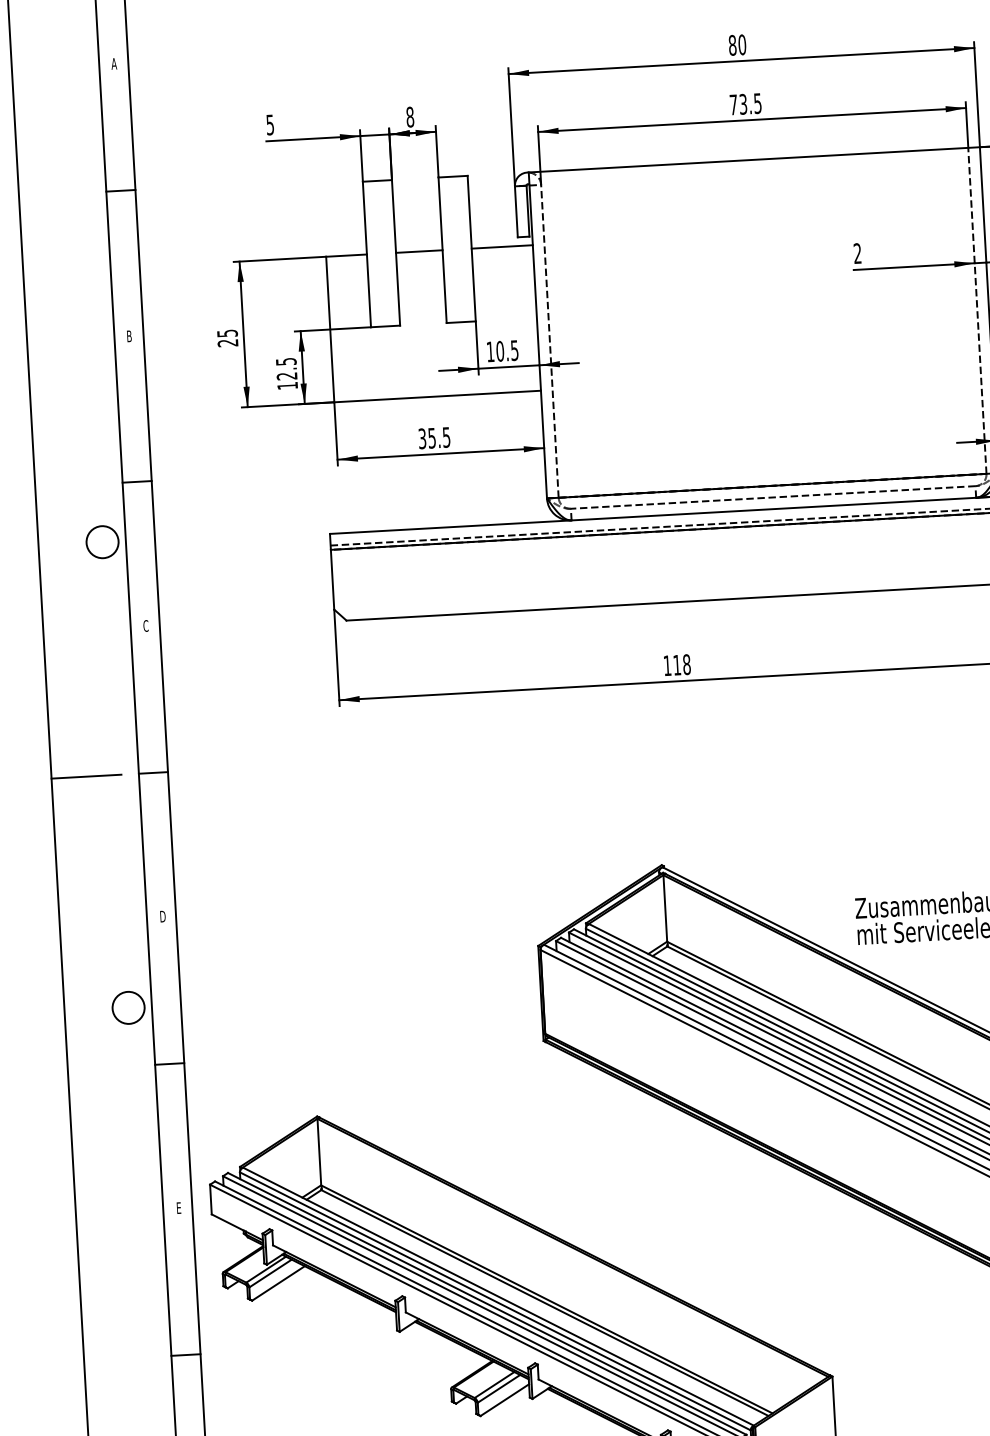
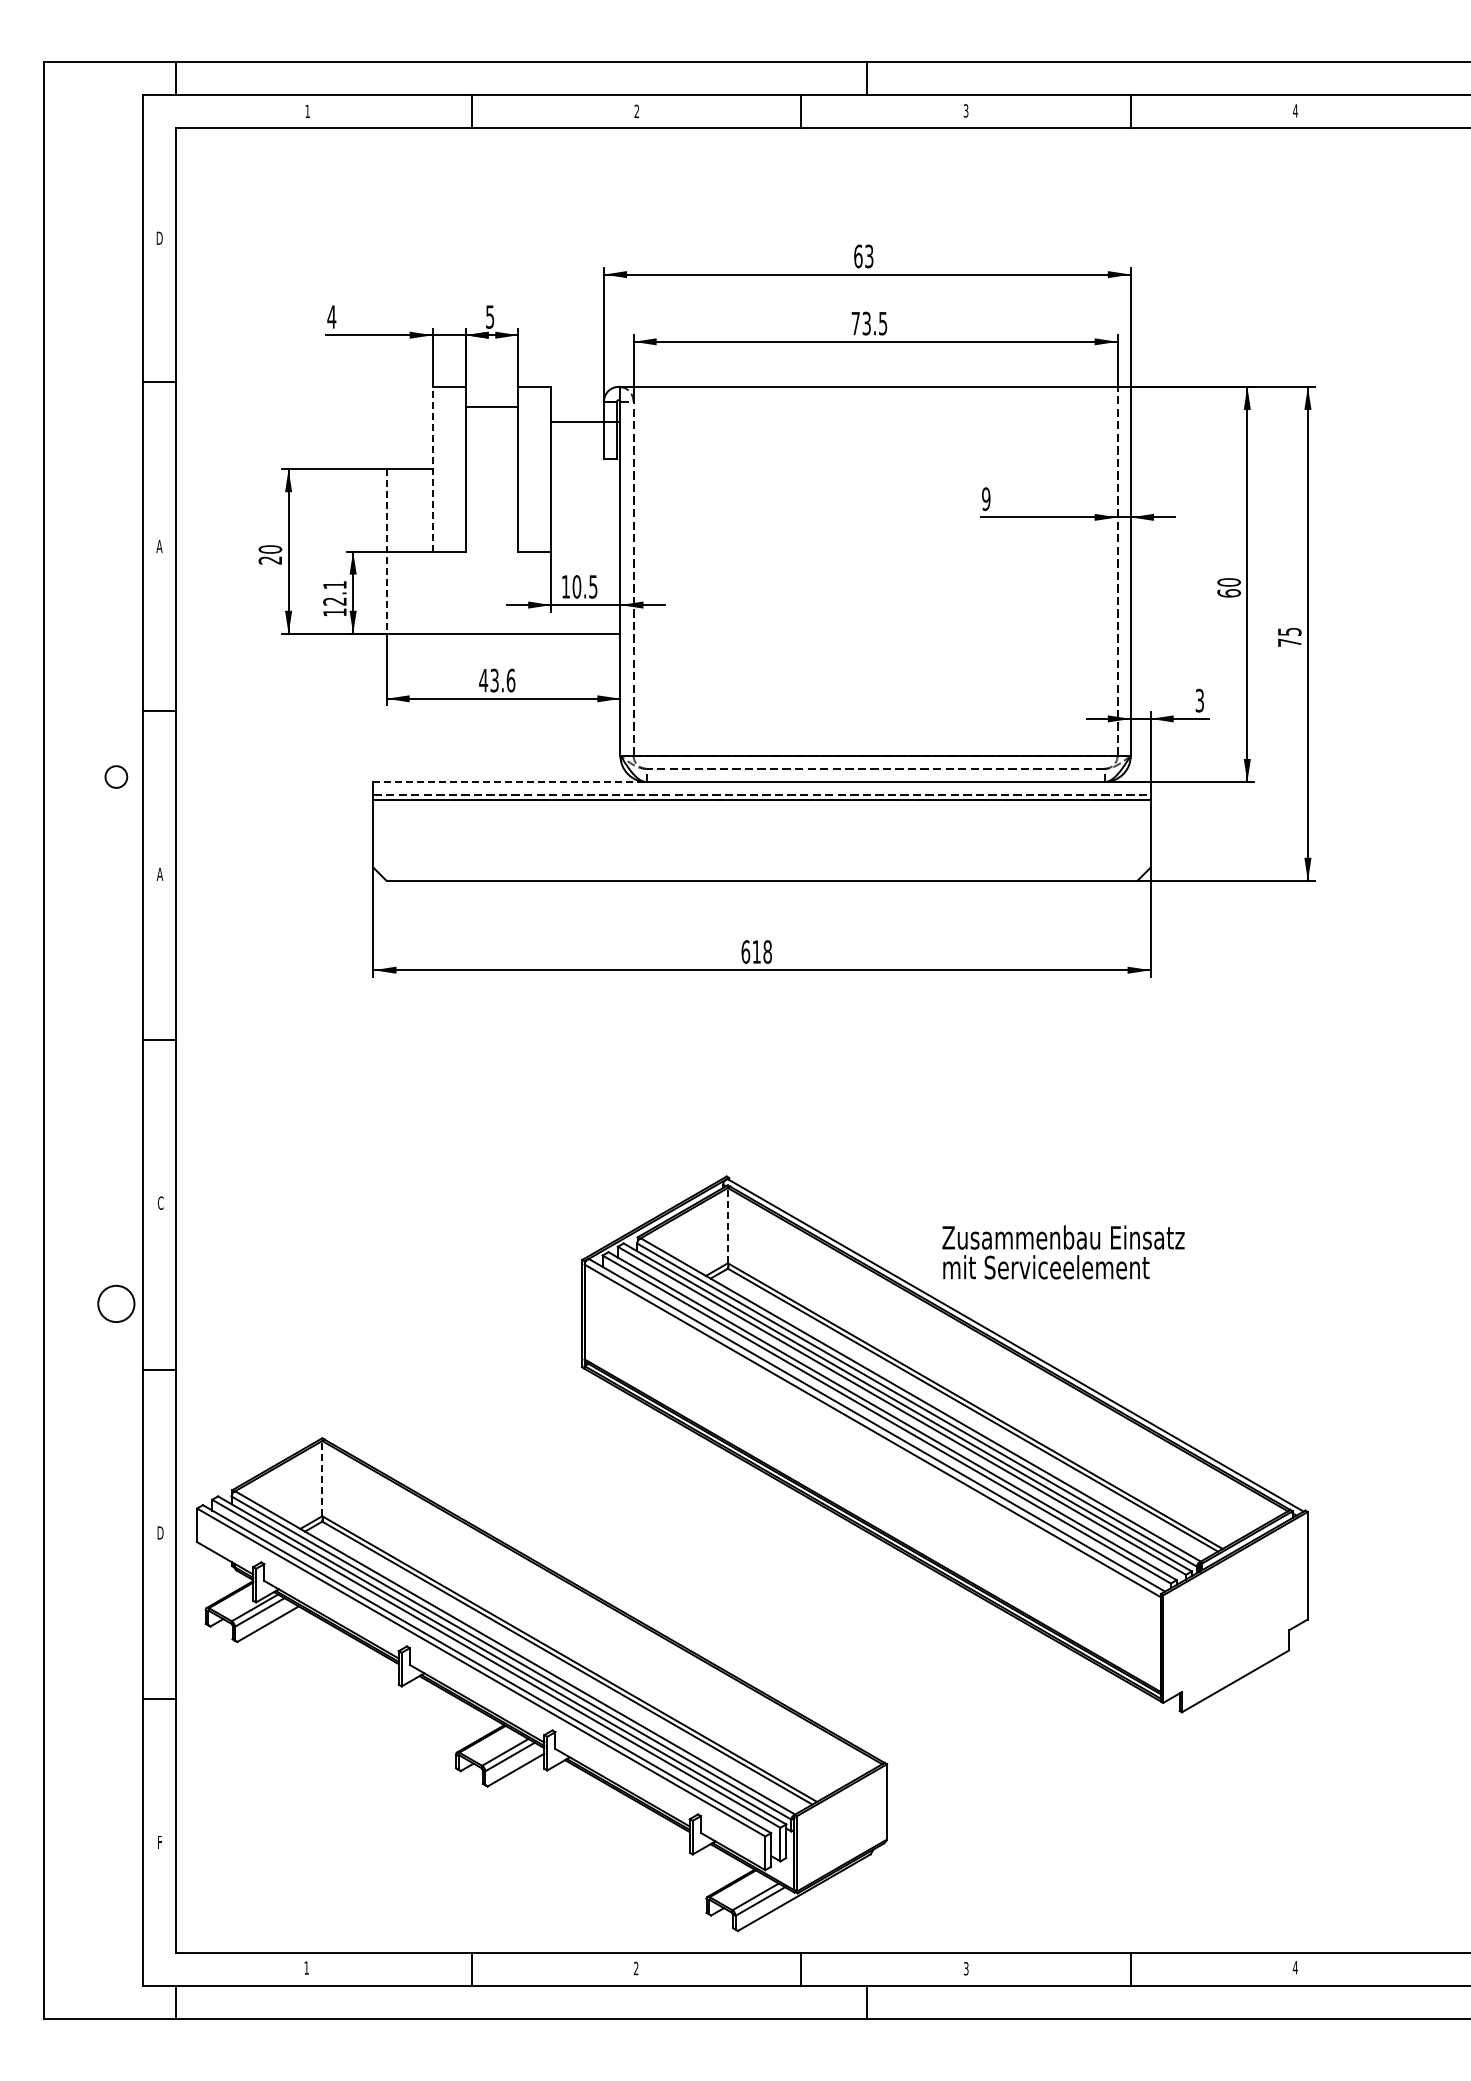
text: (737, 45) -> (863, 256), 80 -> 63
text: (114, 63) -> (159, 237), A -> D
text: (410, 116) -> (490, 316), 8 -> 5
text: (269, 124) -> (331, 316), 5 -> 4
line: (502, 247) -> (585, 422), moved
line: (418, 251) -> (491, 407), moved
line: (366, 253) -> (432, 468), solid -> dashed
text: (857, 253) -> (986, 498), 2 -> 9
line: (330, 330) -> (386, 552), solid -> dashed
text: (227, 333) -> (270, 549), 25 -> 20
text: (129, 336) -> (159, 546), B -> A
text: (285, 362) -> (334, 585), 12.5 -> 12.1
text: (434, 438) -> (497, 680), 35.5 -> 43.6
line: (451, 527) -> (510, 782), solid -> dashed
circle: (102, 541) -> (116, 776), size x0.6
text: (145, 626) -> (159, 874), C -> A
text: (667, 665) -> (745, 951), 118 -> 618
line: (85, 776) -> (82, 1040), removed
line: (665, 908) -> (728, 1225), solid -> dashed
text: (162, 916) -> (160, 1202), D -> C
line: (319, 1151) -> (322, 1478), solid -> dashed
text: (178, 1207) -> (160, 1532), E -> D

